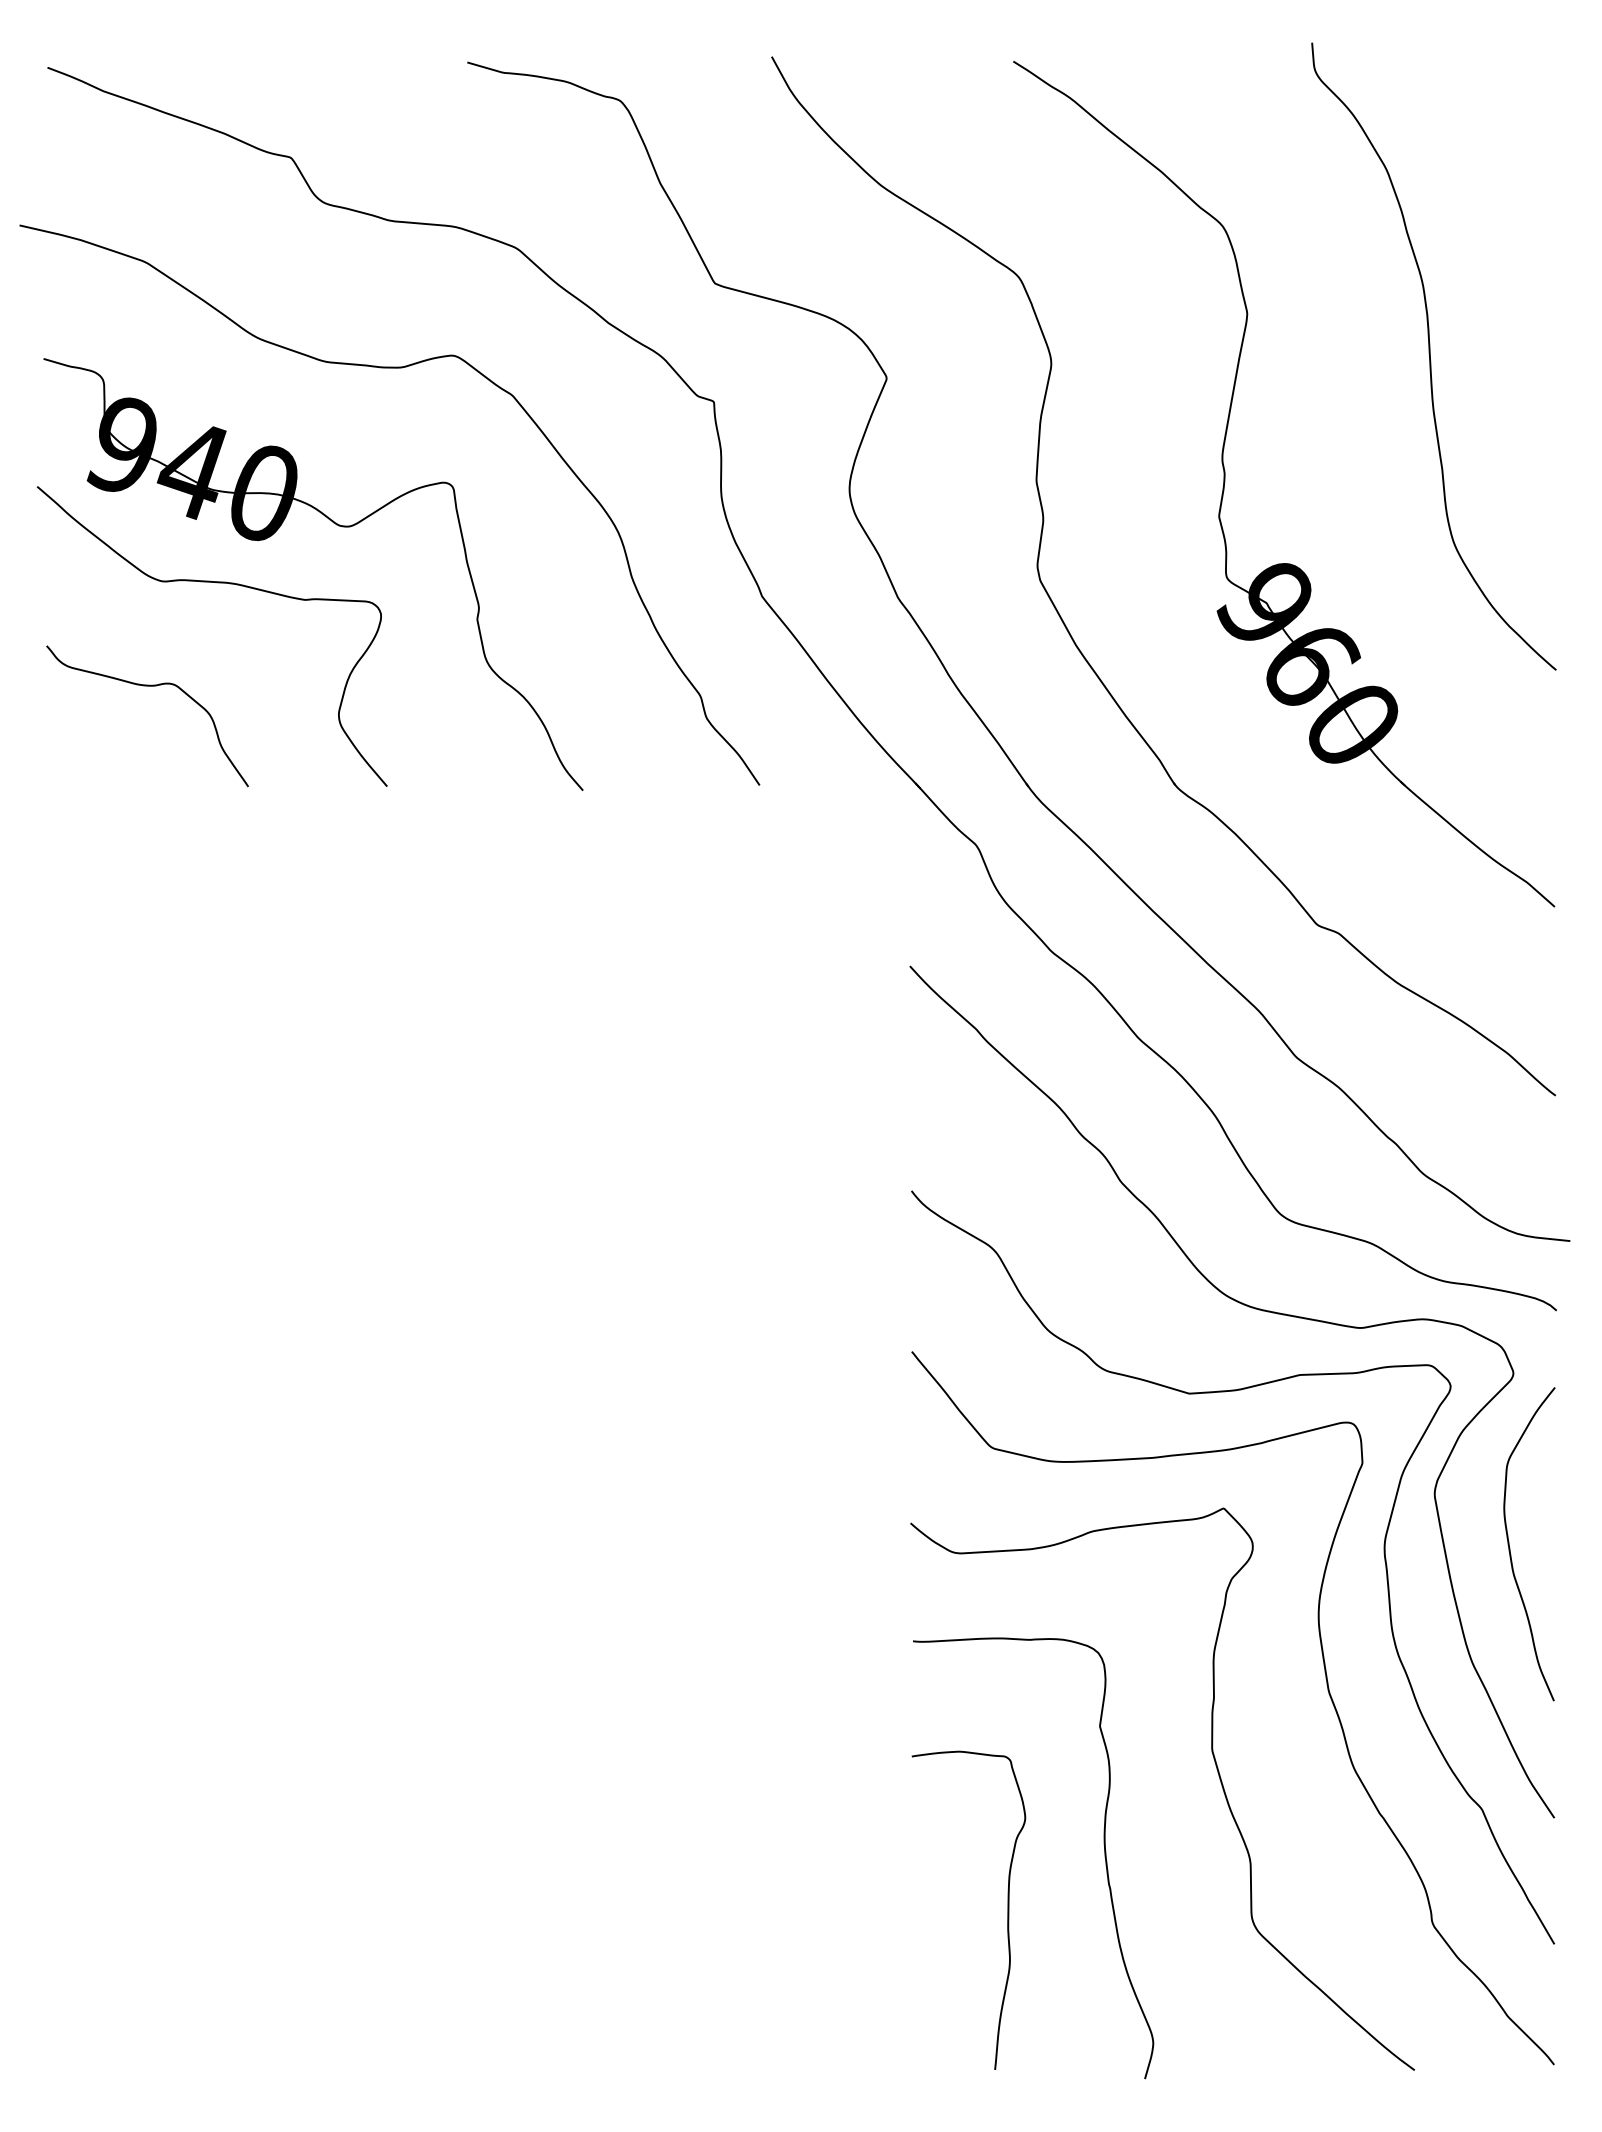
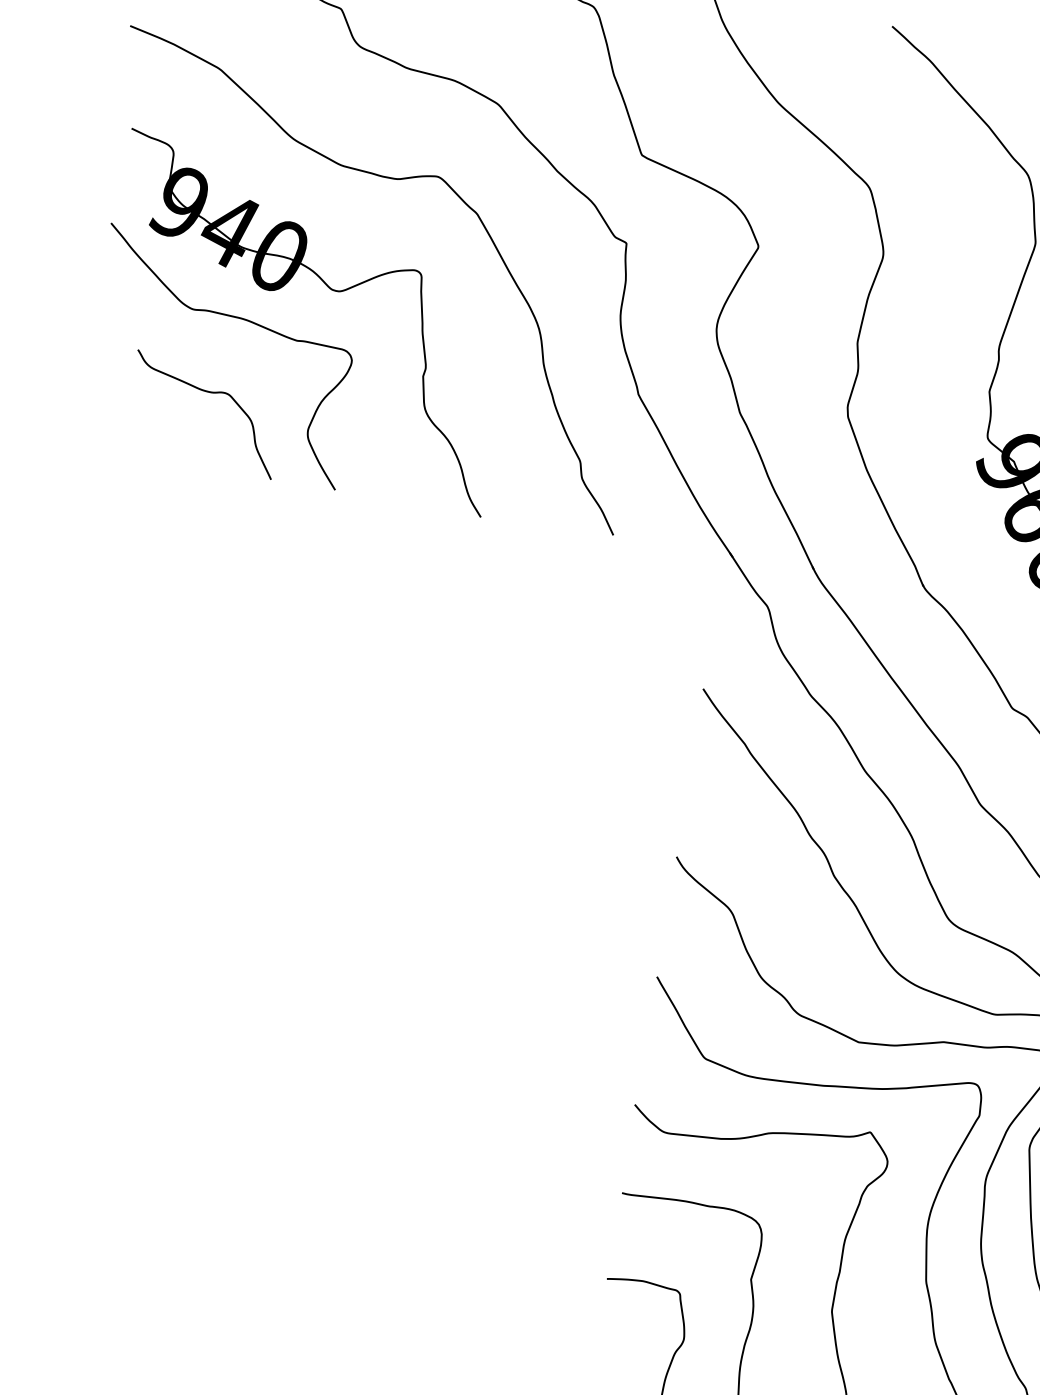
curve: (147, 686) -> (208, 392), moved

